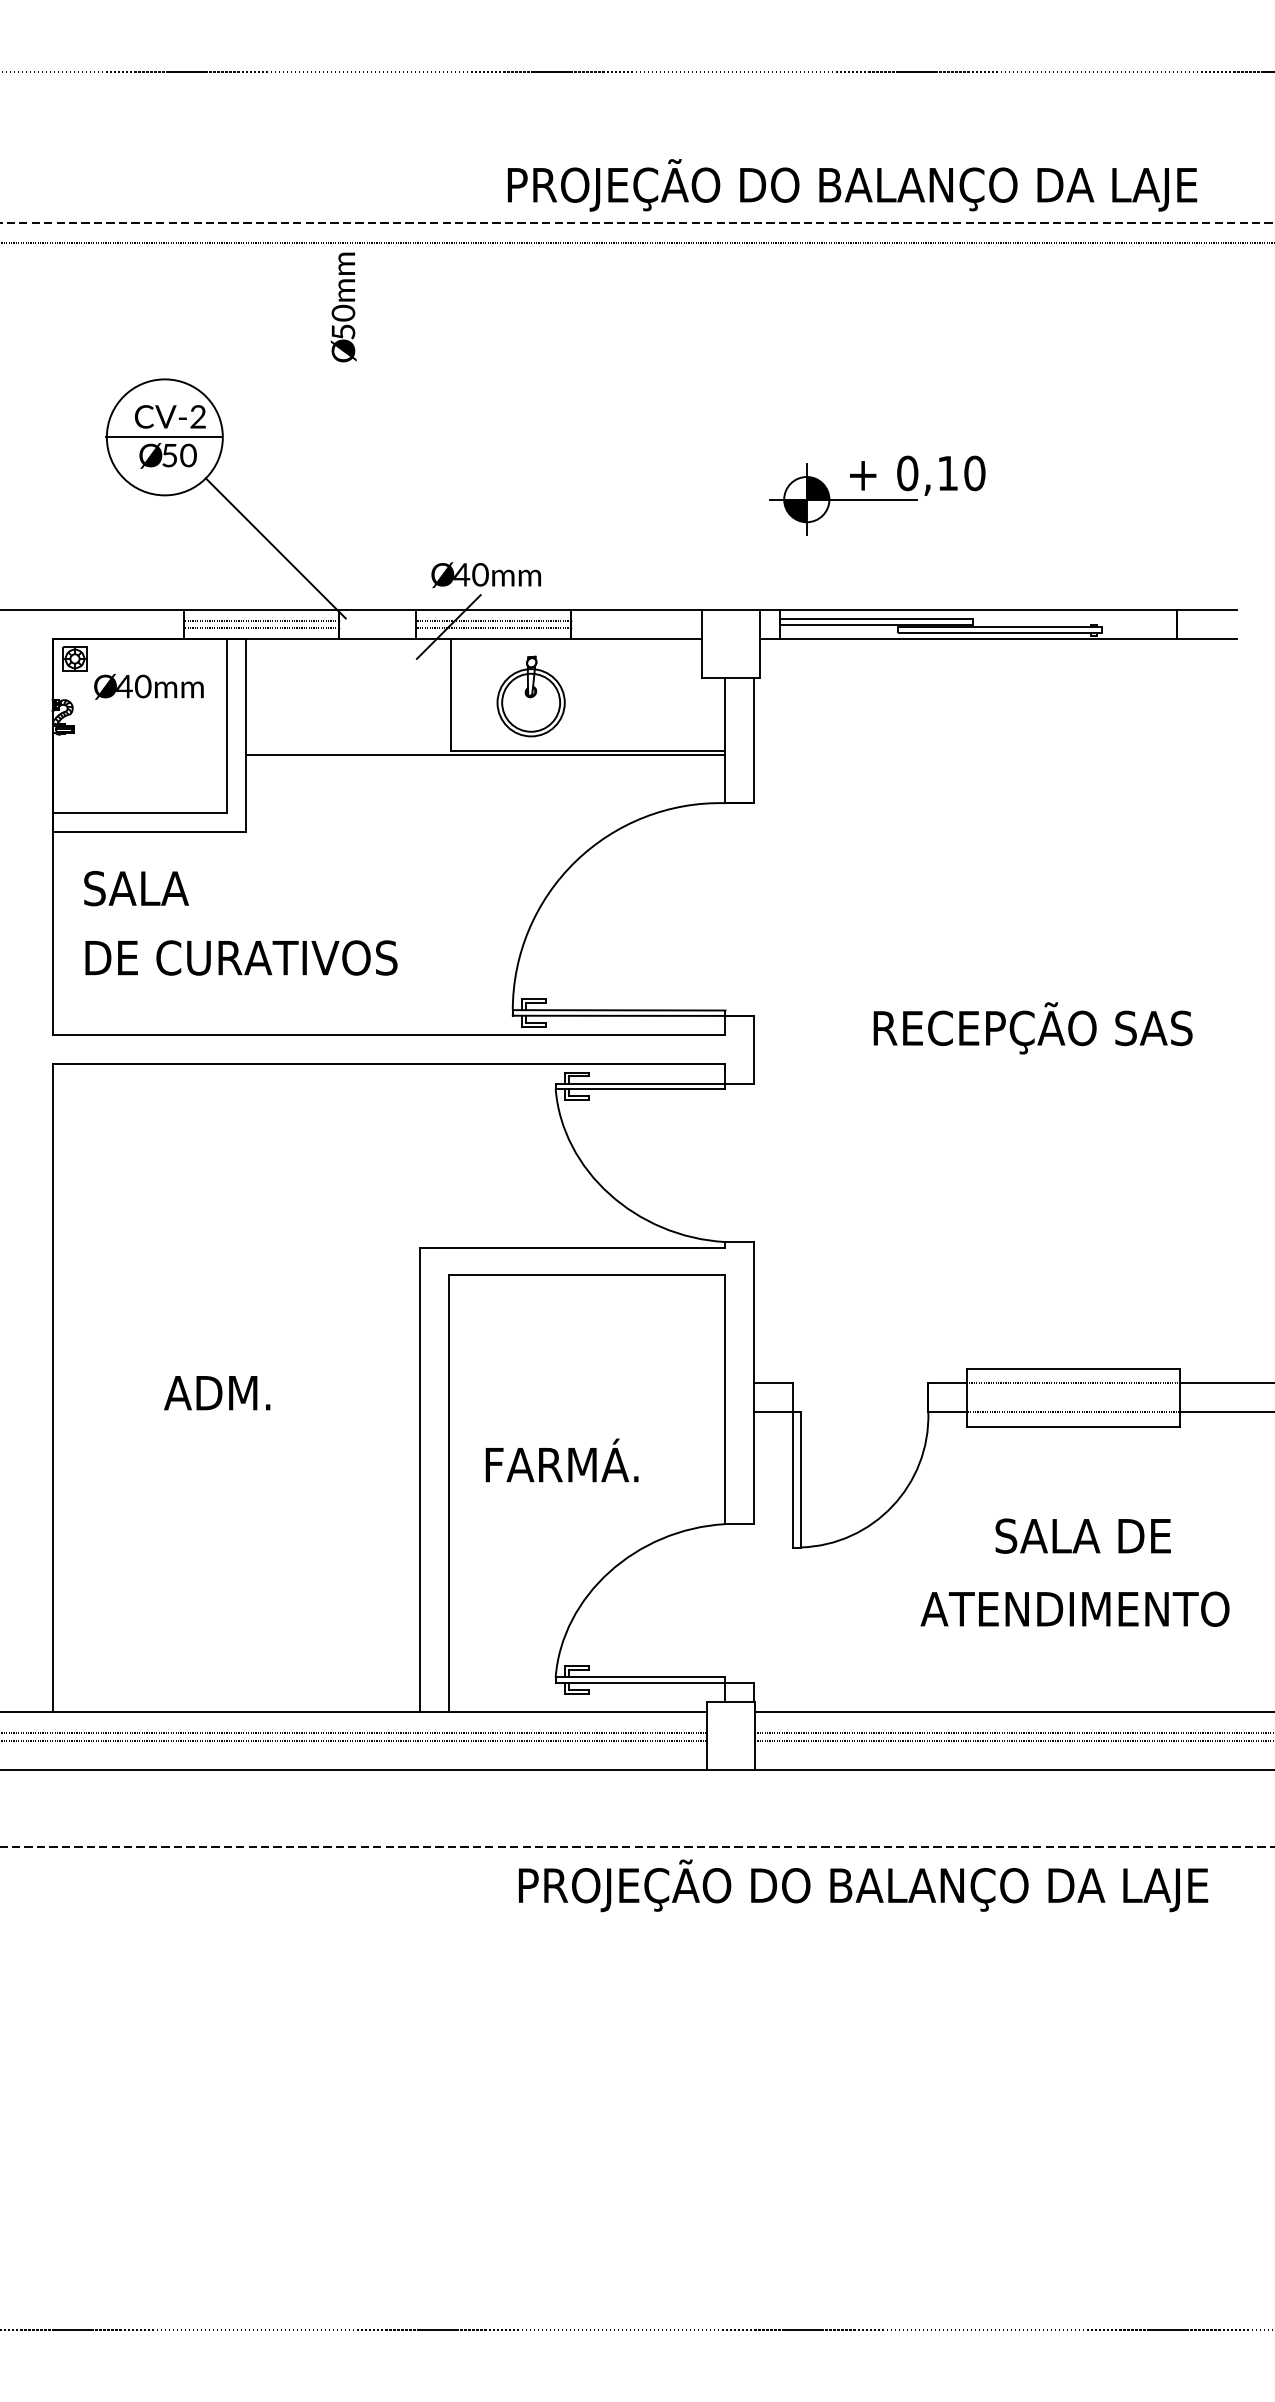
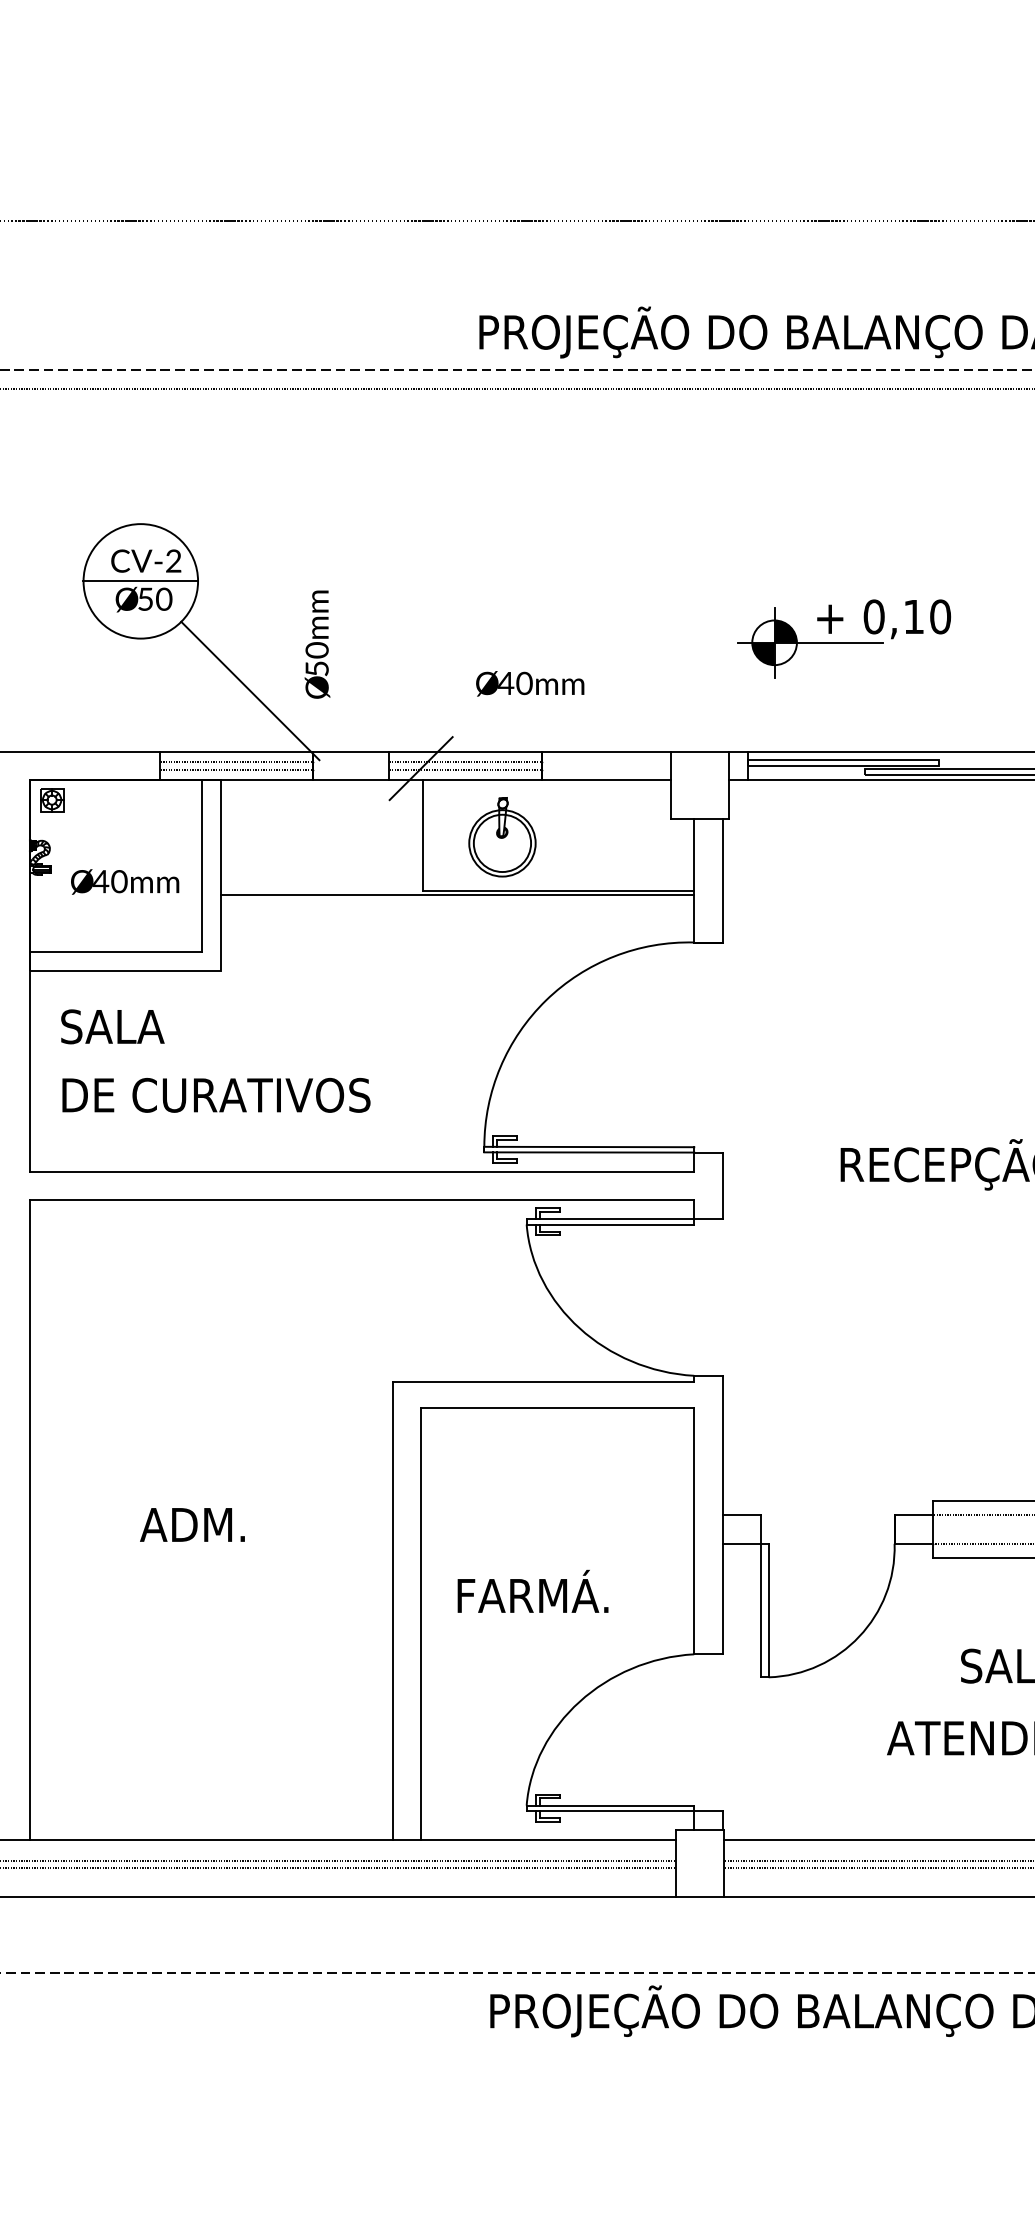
text: (343, 307) -> (317, 644), moved
text: (485, 575) -> (529, 684), moved
text: (148, 686) -> (124, 881), moved

